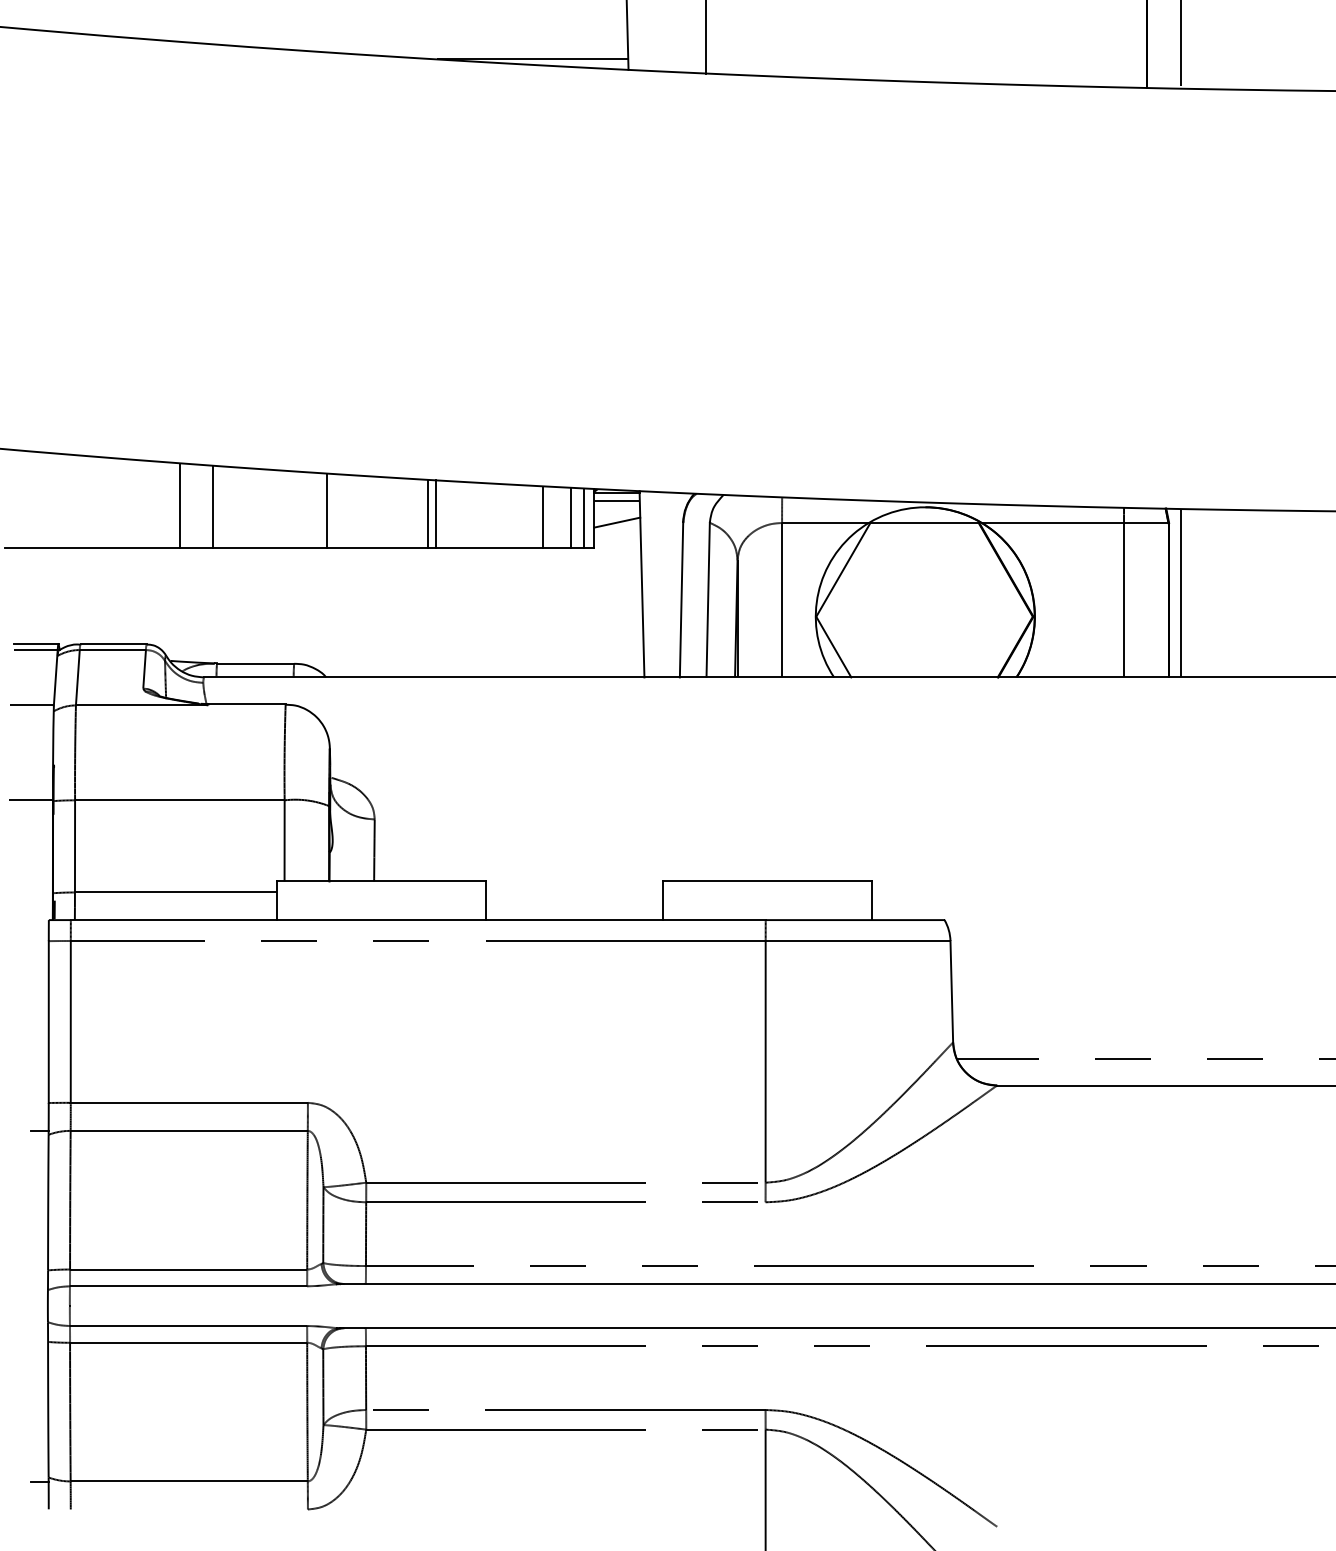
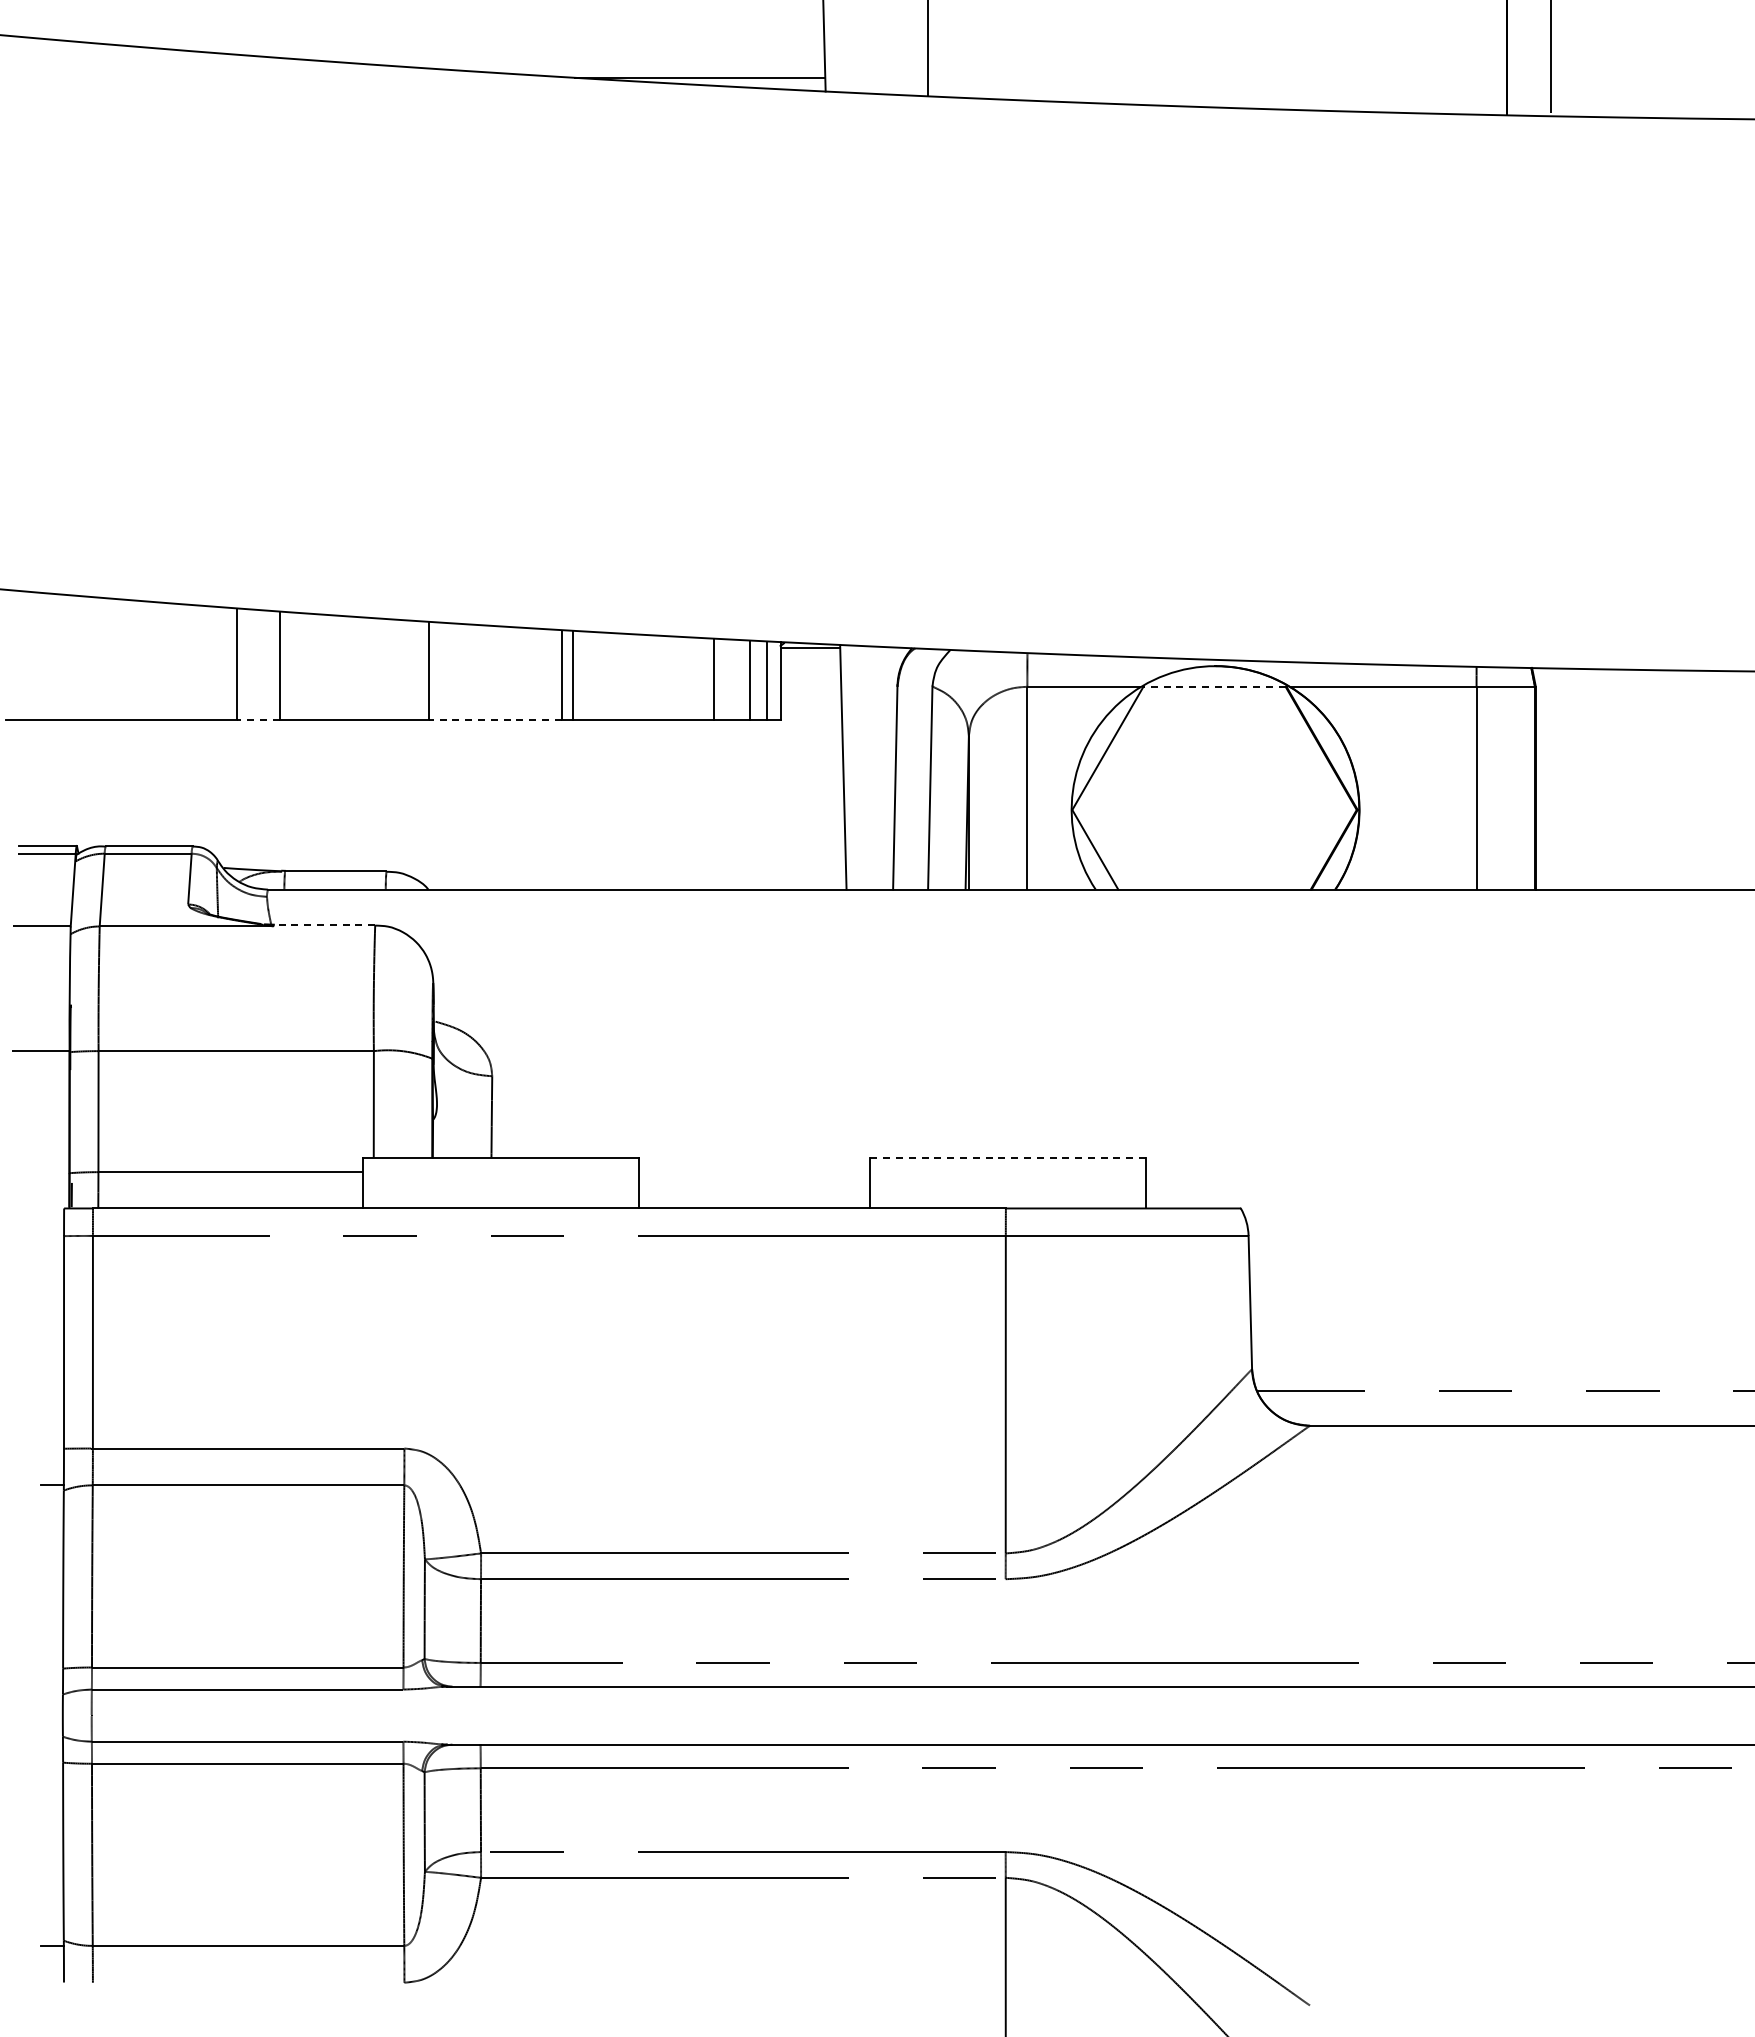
line: (616, 500) -> (810, 657), removed
line: (616, 522) -> (810, 685), removed
line: (924, 522) -> (1214, 686), solid -> dashed
line: (196, 548) -> (258, 720), solid -> dashed
line: (376, 548) -> (494, 720), solid -> dashed
line: (1181, 592) -> (1551, 778), removed
line: (247, 704) -> (324, 925), solid -> dashed
line: (767, 881) -> (1008, 1157), solid -> dashed

